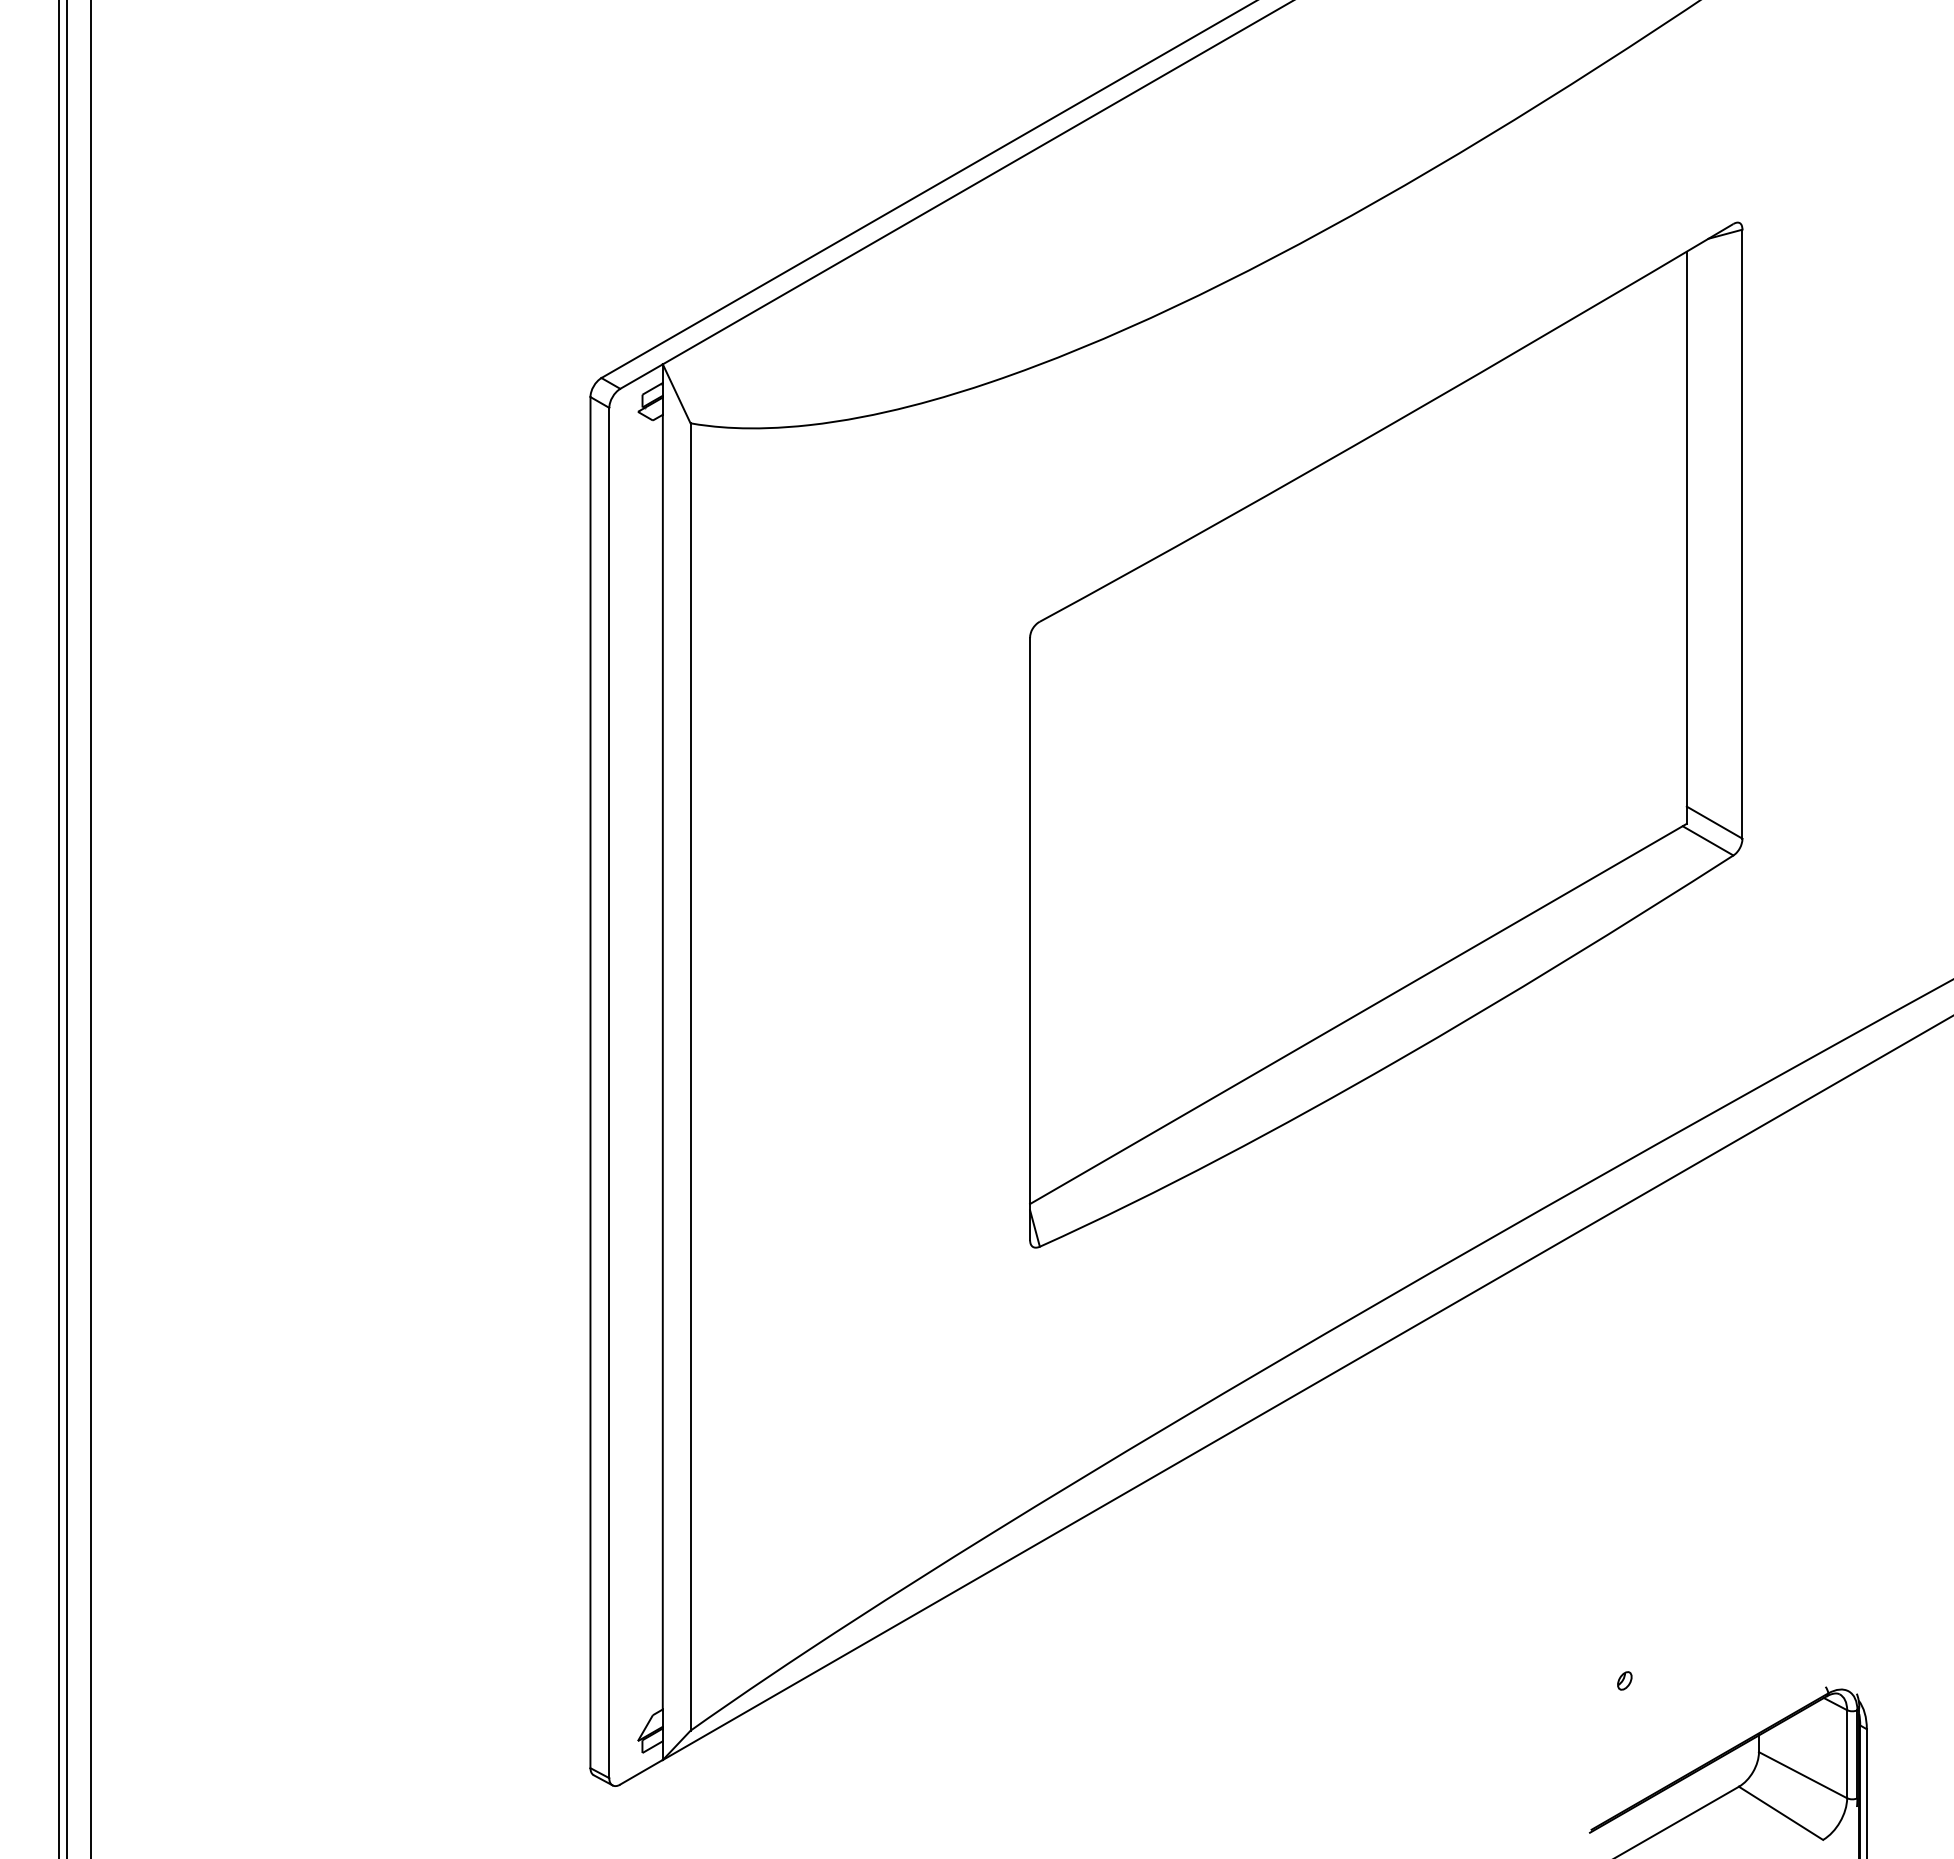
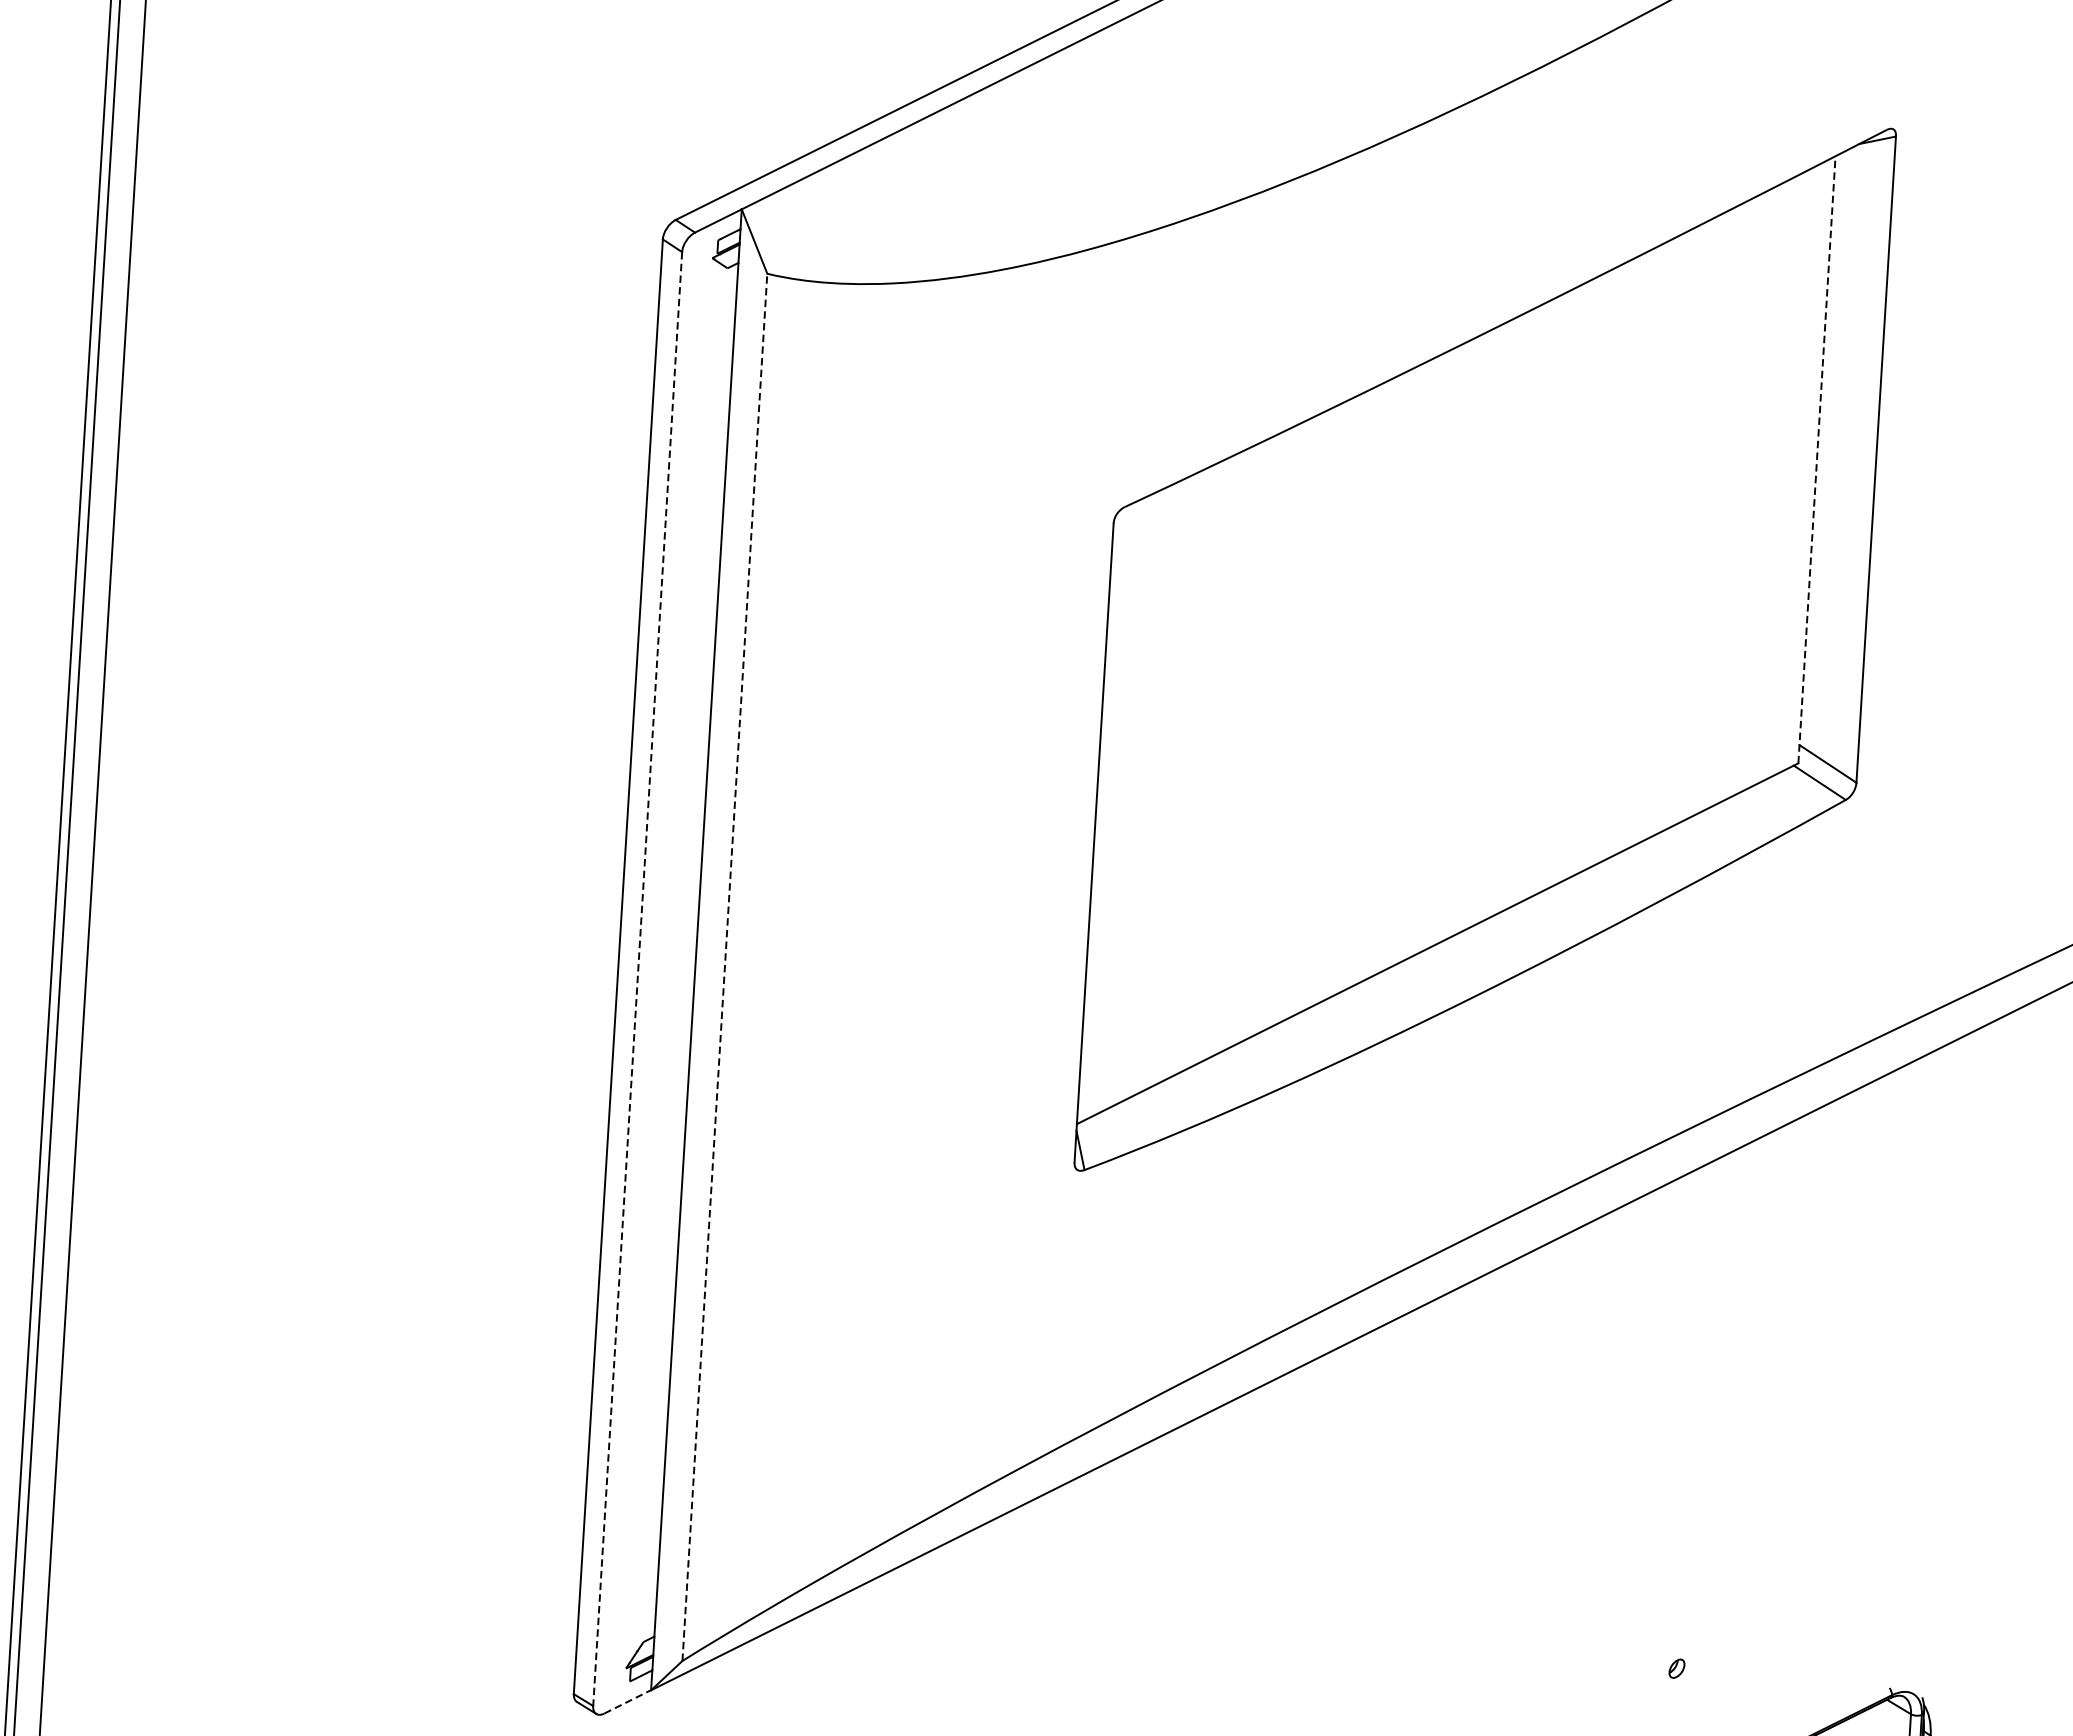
line: (1686, 537) -> (1816, 459), solid -> dashed
line: (690, 1077) -> (724, 967), solid -> dashed
line: (609, 1093) -> (637, 979), solid -> dashed
line: (641, 1772) -> (627, 1702), solid -> dashed

